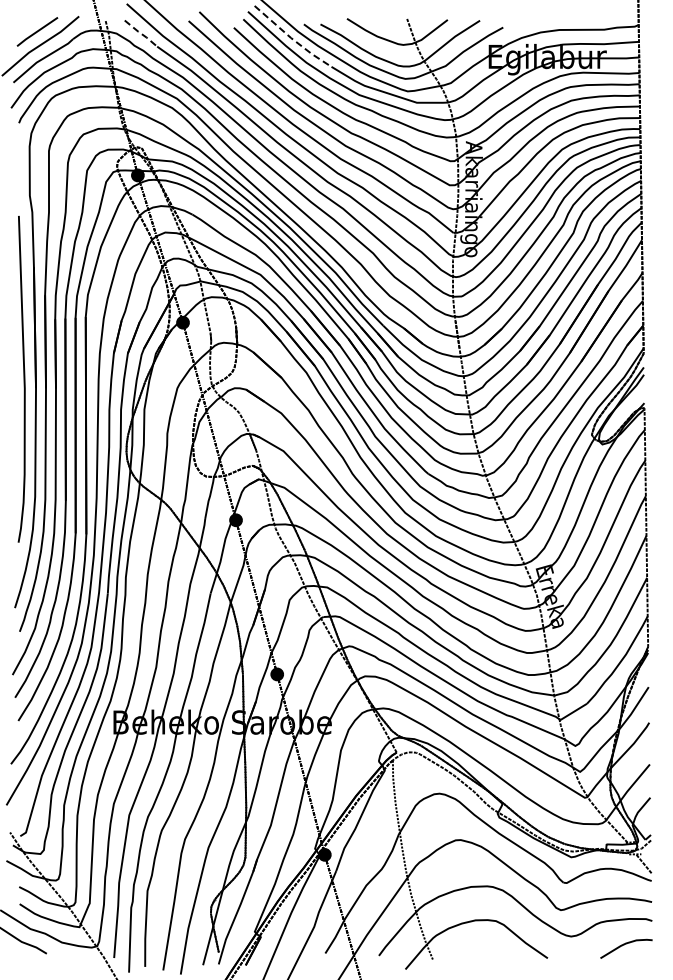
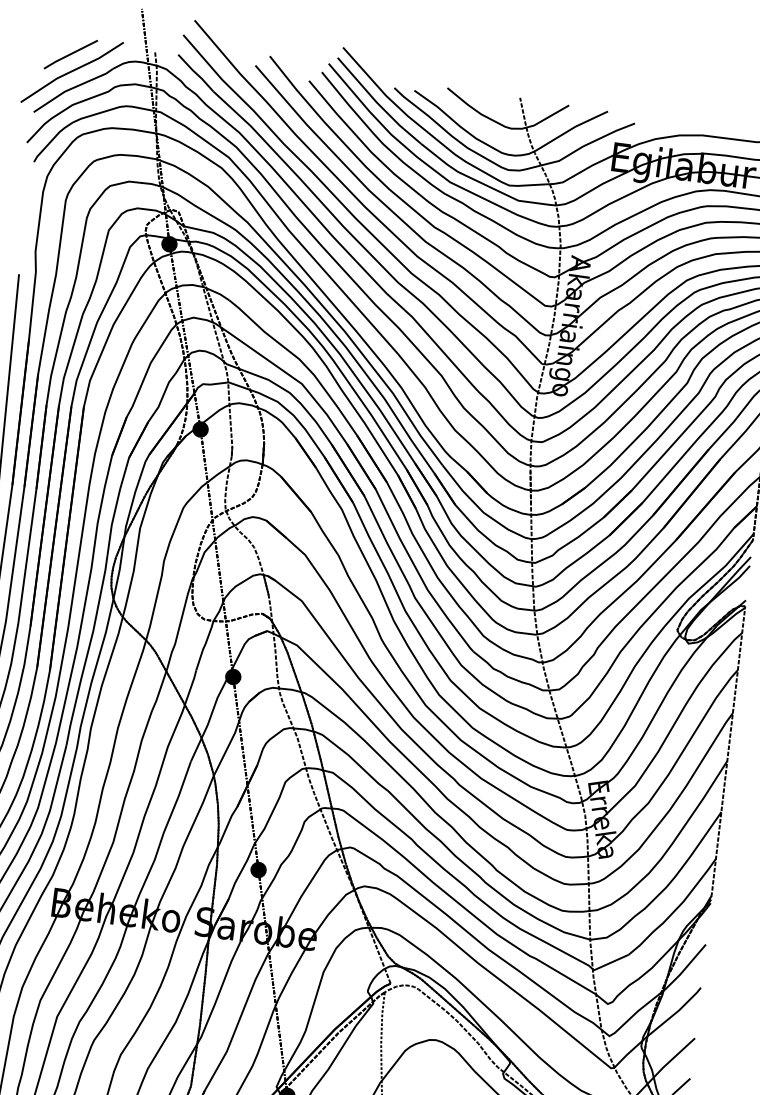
line: (141, 33) -> (196, 73), dashed -> solid
line: (291, 38) -> (377, 103), dashed -> solid

